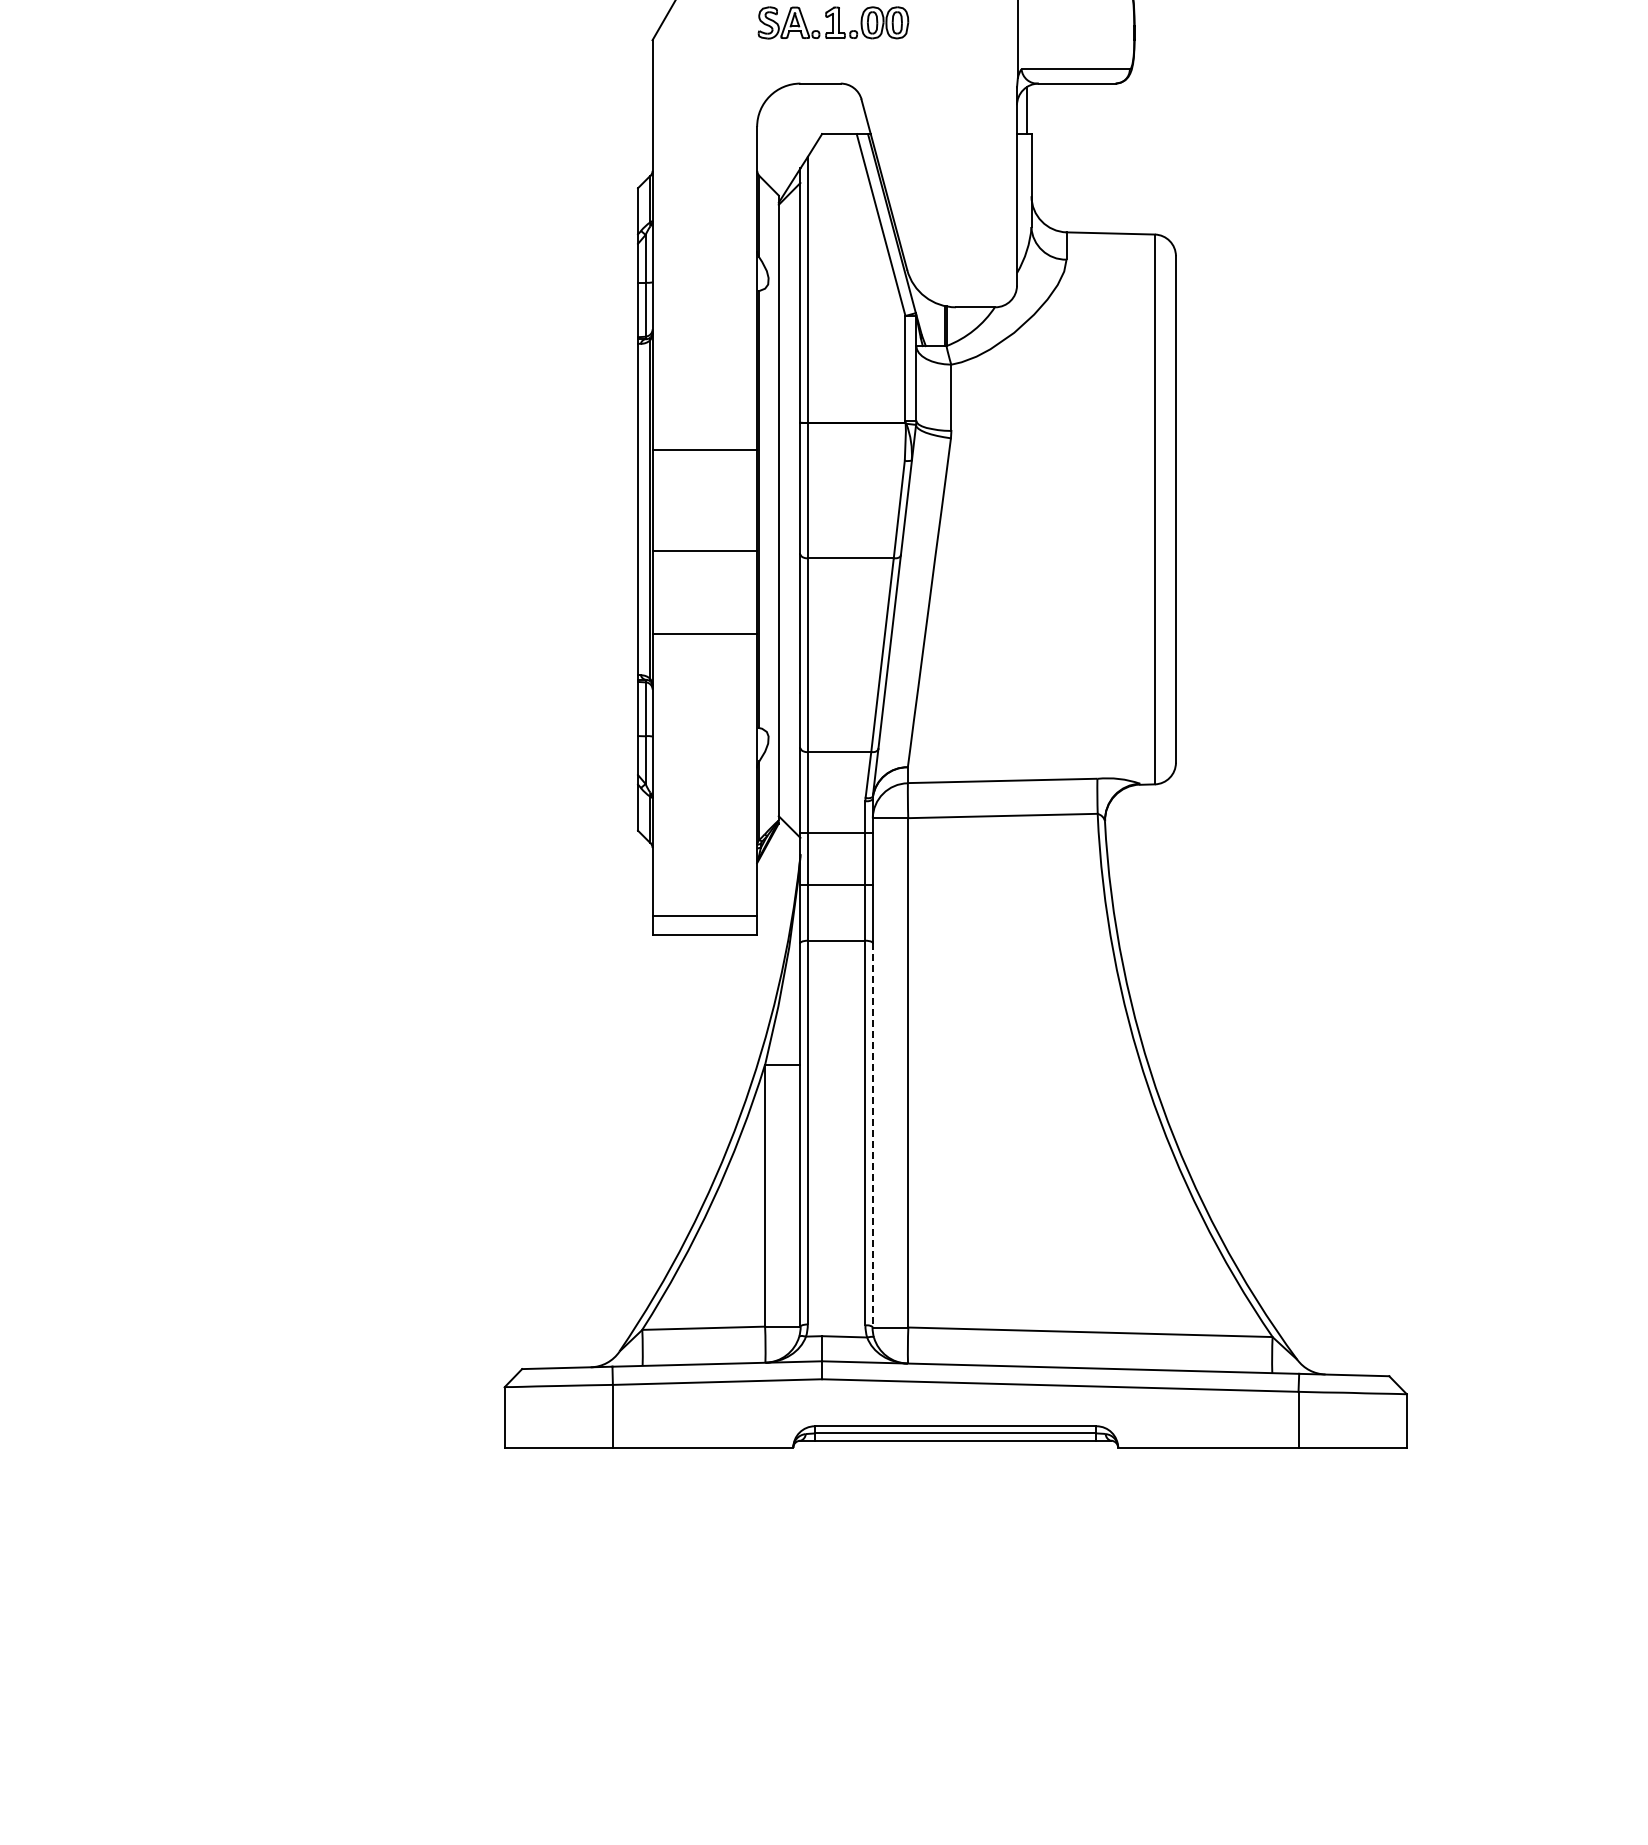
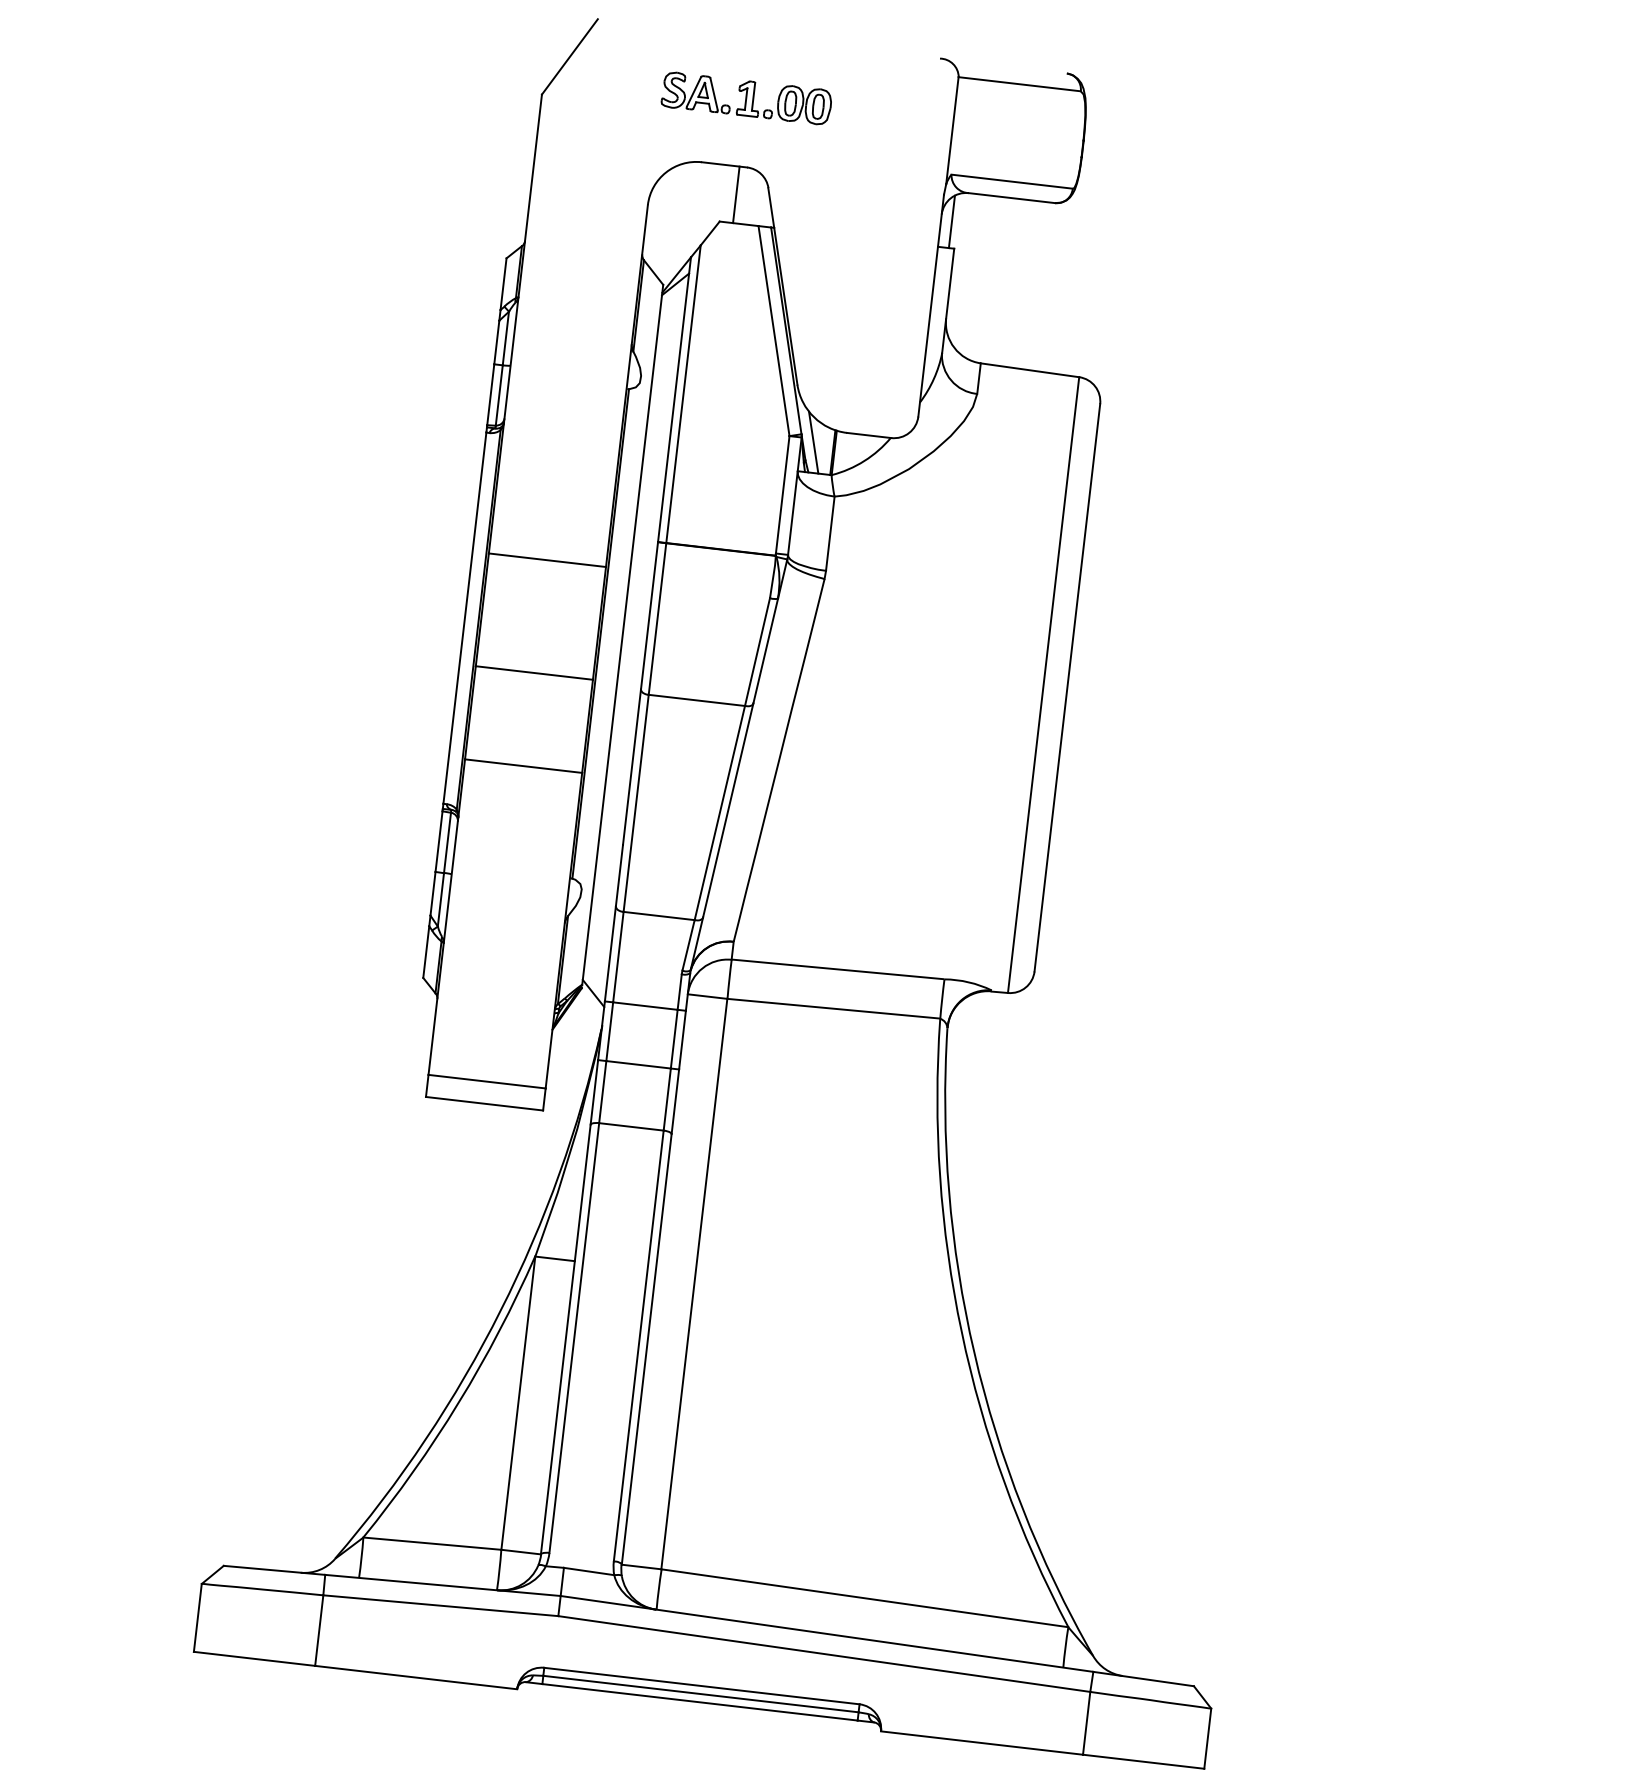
line: (834, 108) -> (736, 194), added
line: (927, 319) -> (813, 442), added
line: (872, 1135) -> (646, 1349), dashed -> solid

